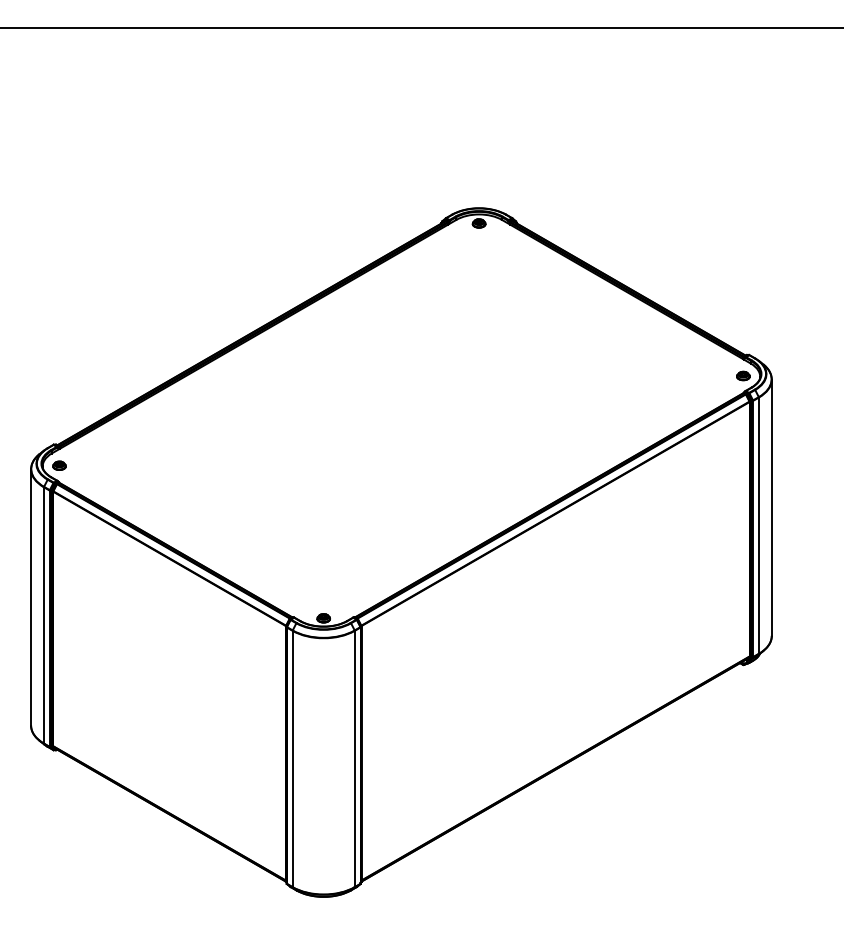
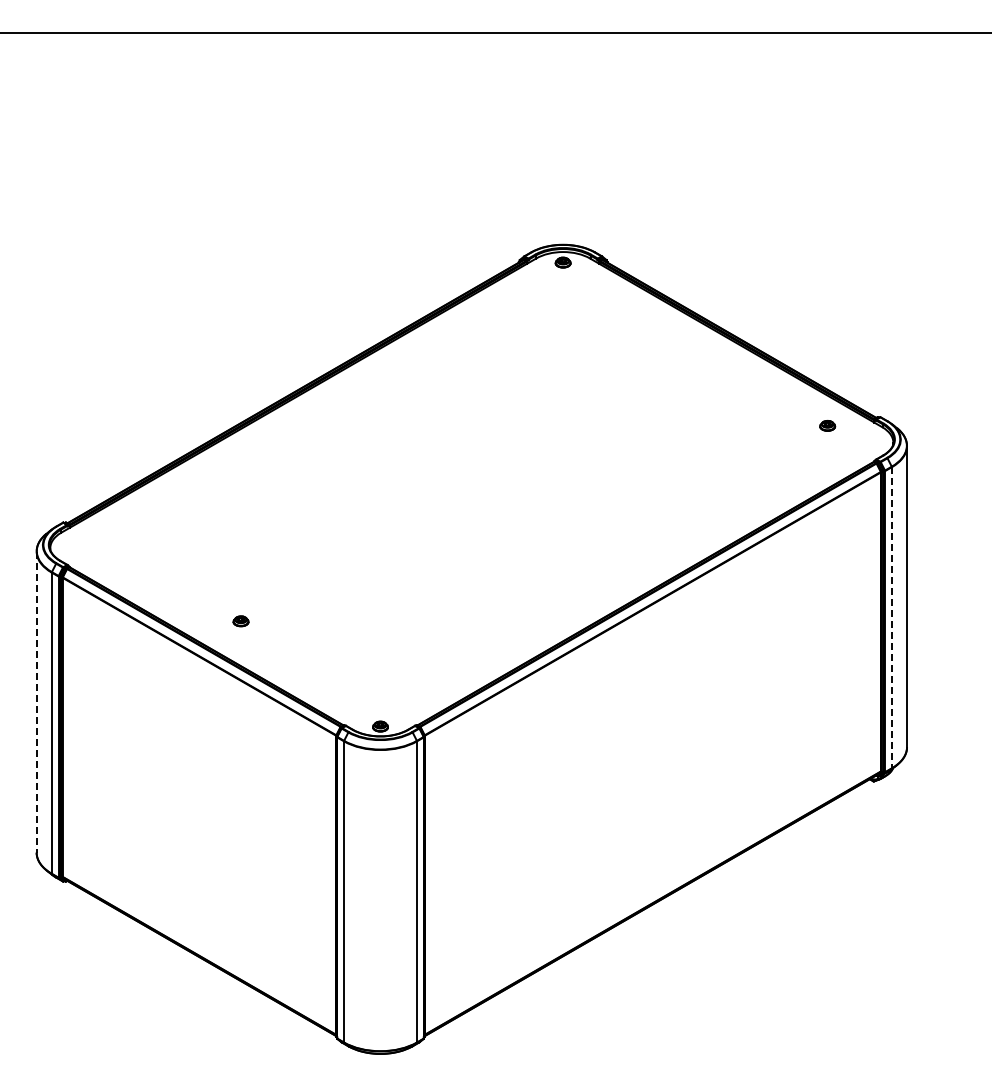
part: (743, 375) -> (827, 425), moved
part: (59, 465) -> (240, 621), moved
line: (758, 525) -> (891, 617), solid -> dashed
line: (30, 597) -> (36, 702), solid -> dashed

